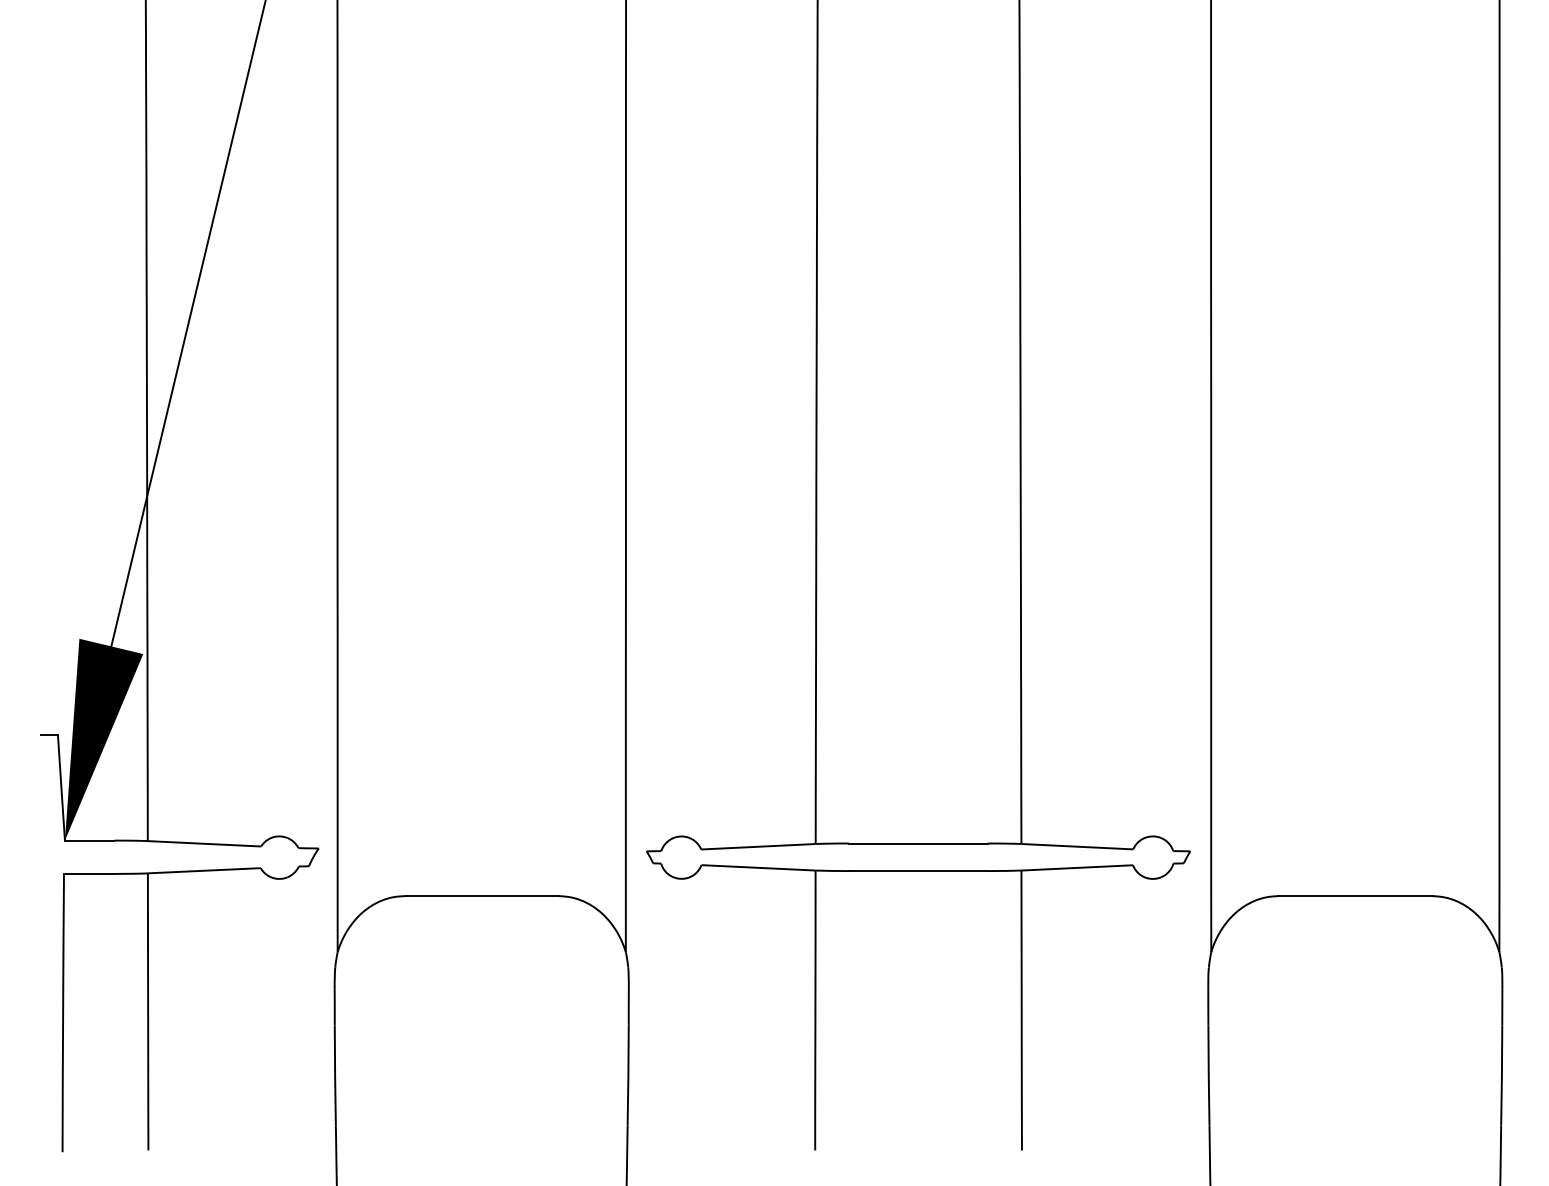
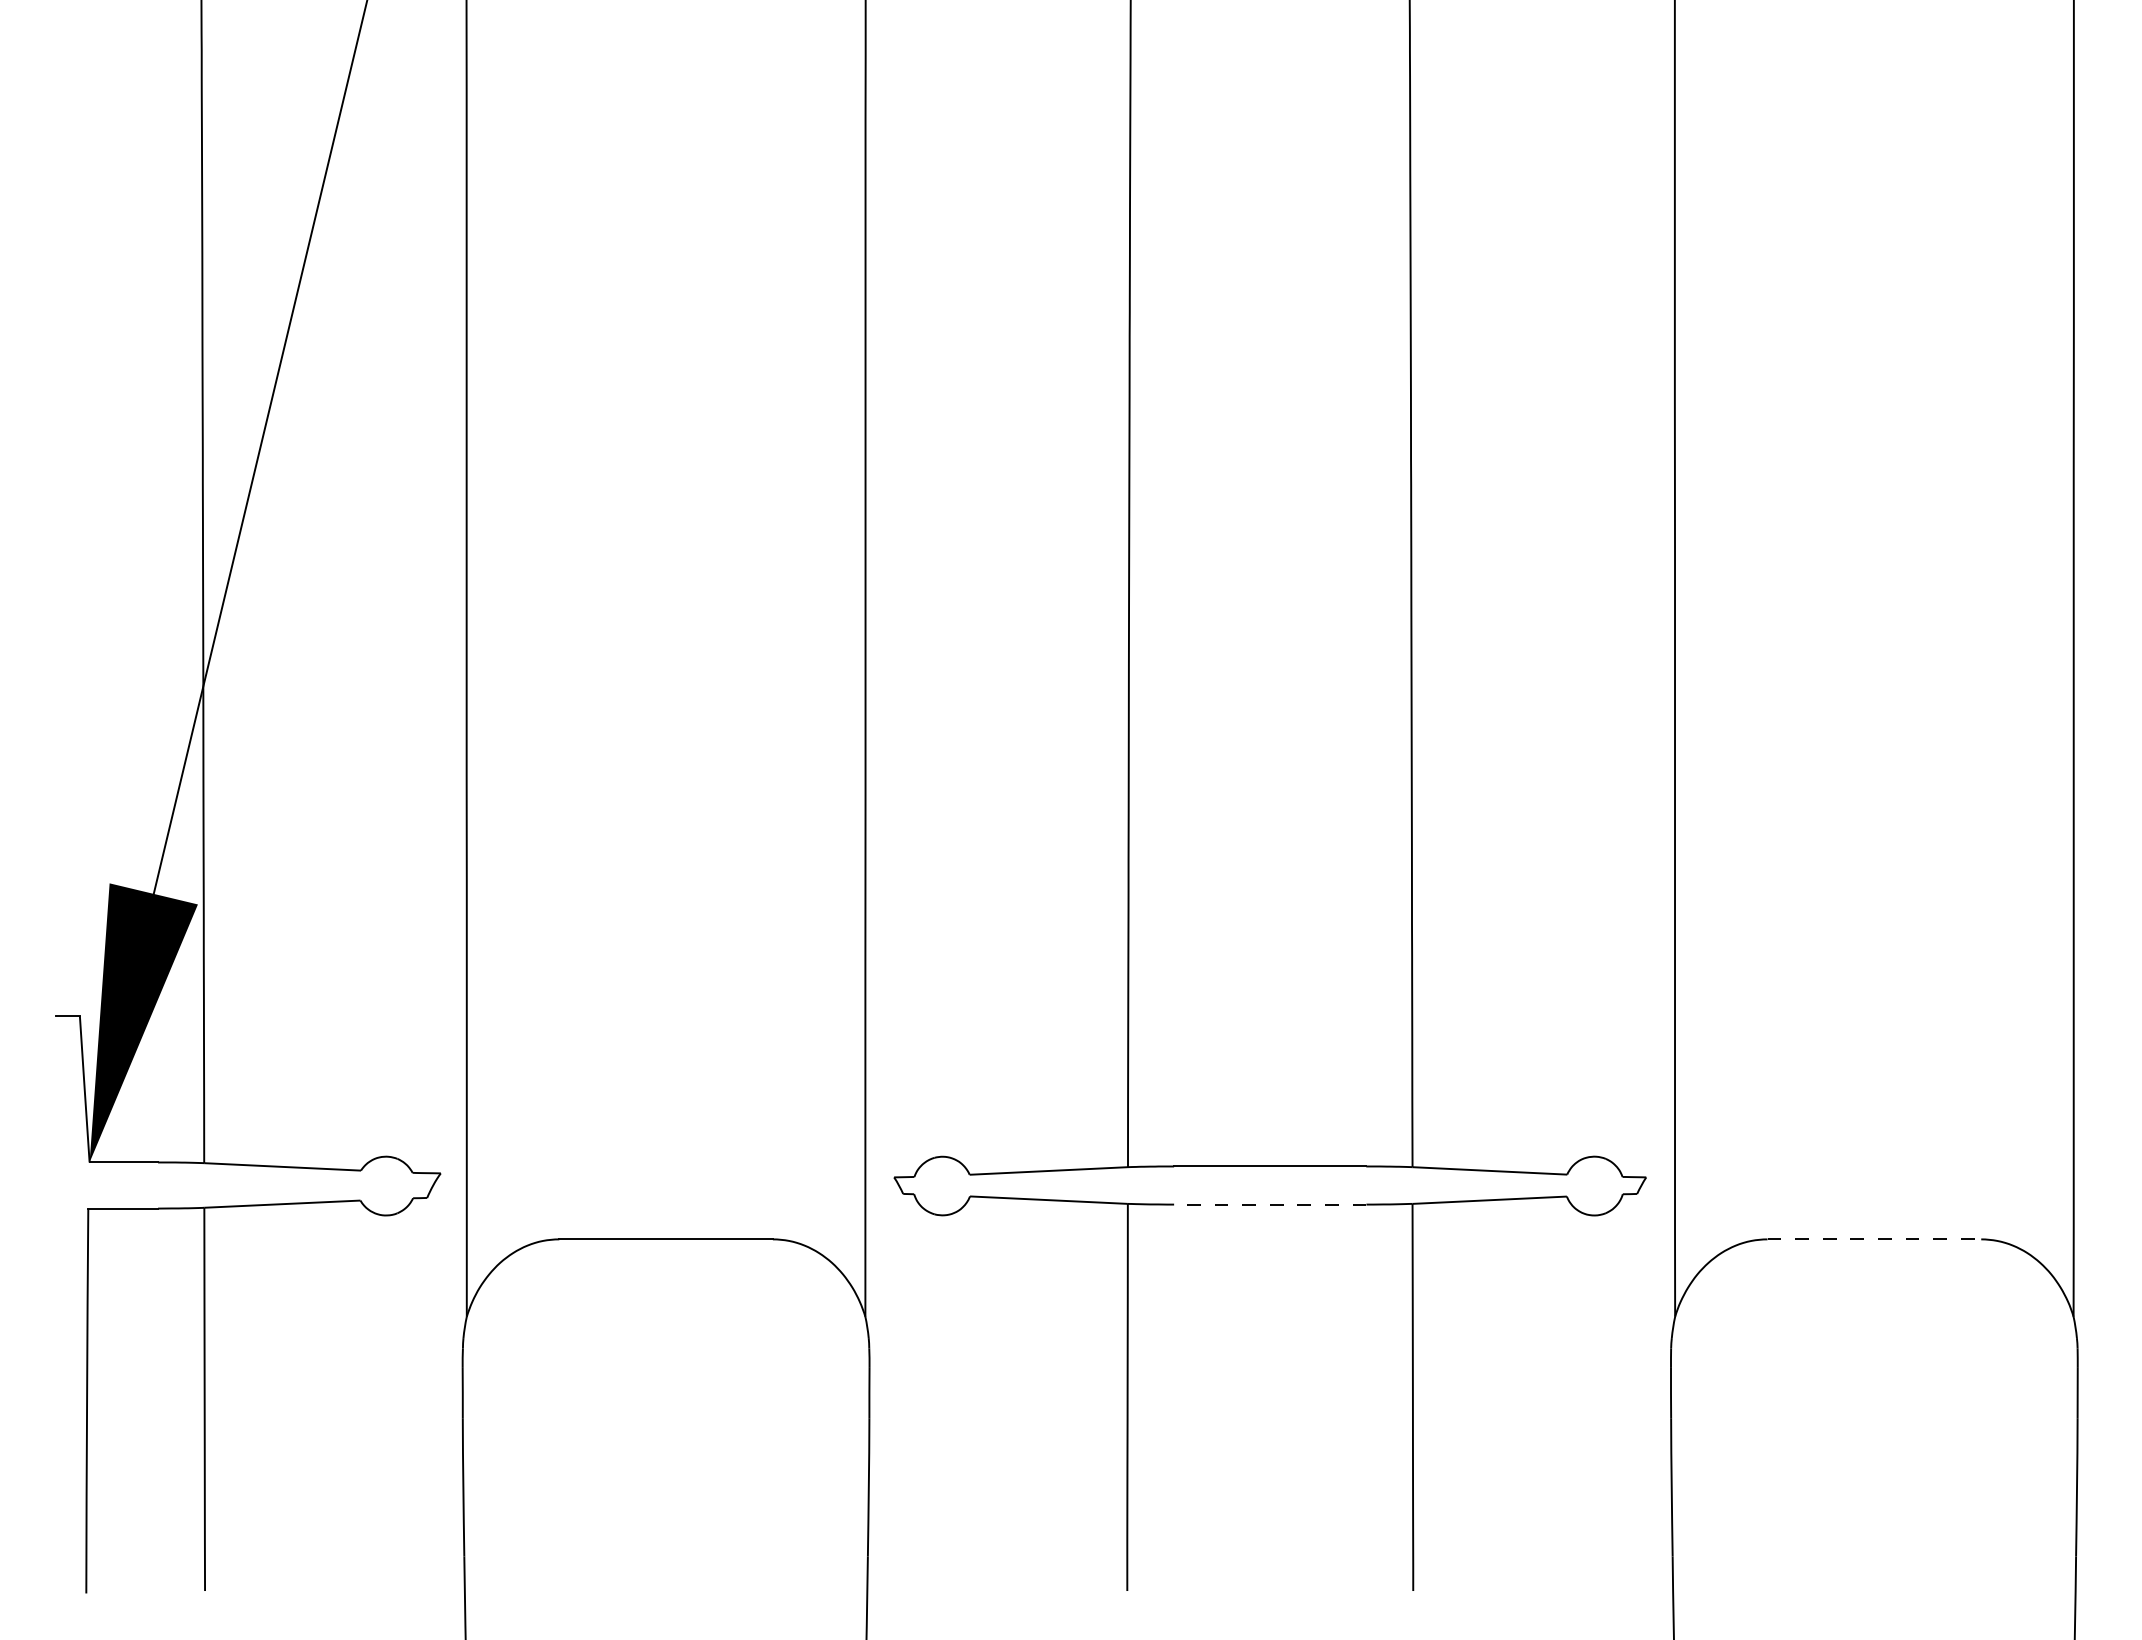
line: (918, 870) -> (1269, 1204), solid -> dashed
line: (1355, 896) -> (1874, 1239), solid -> dashed

